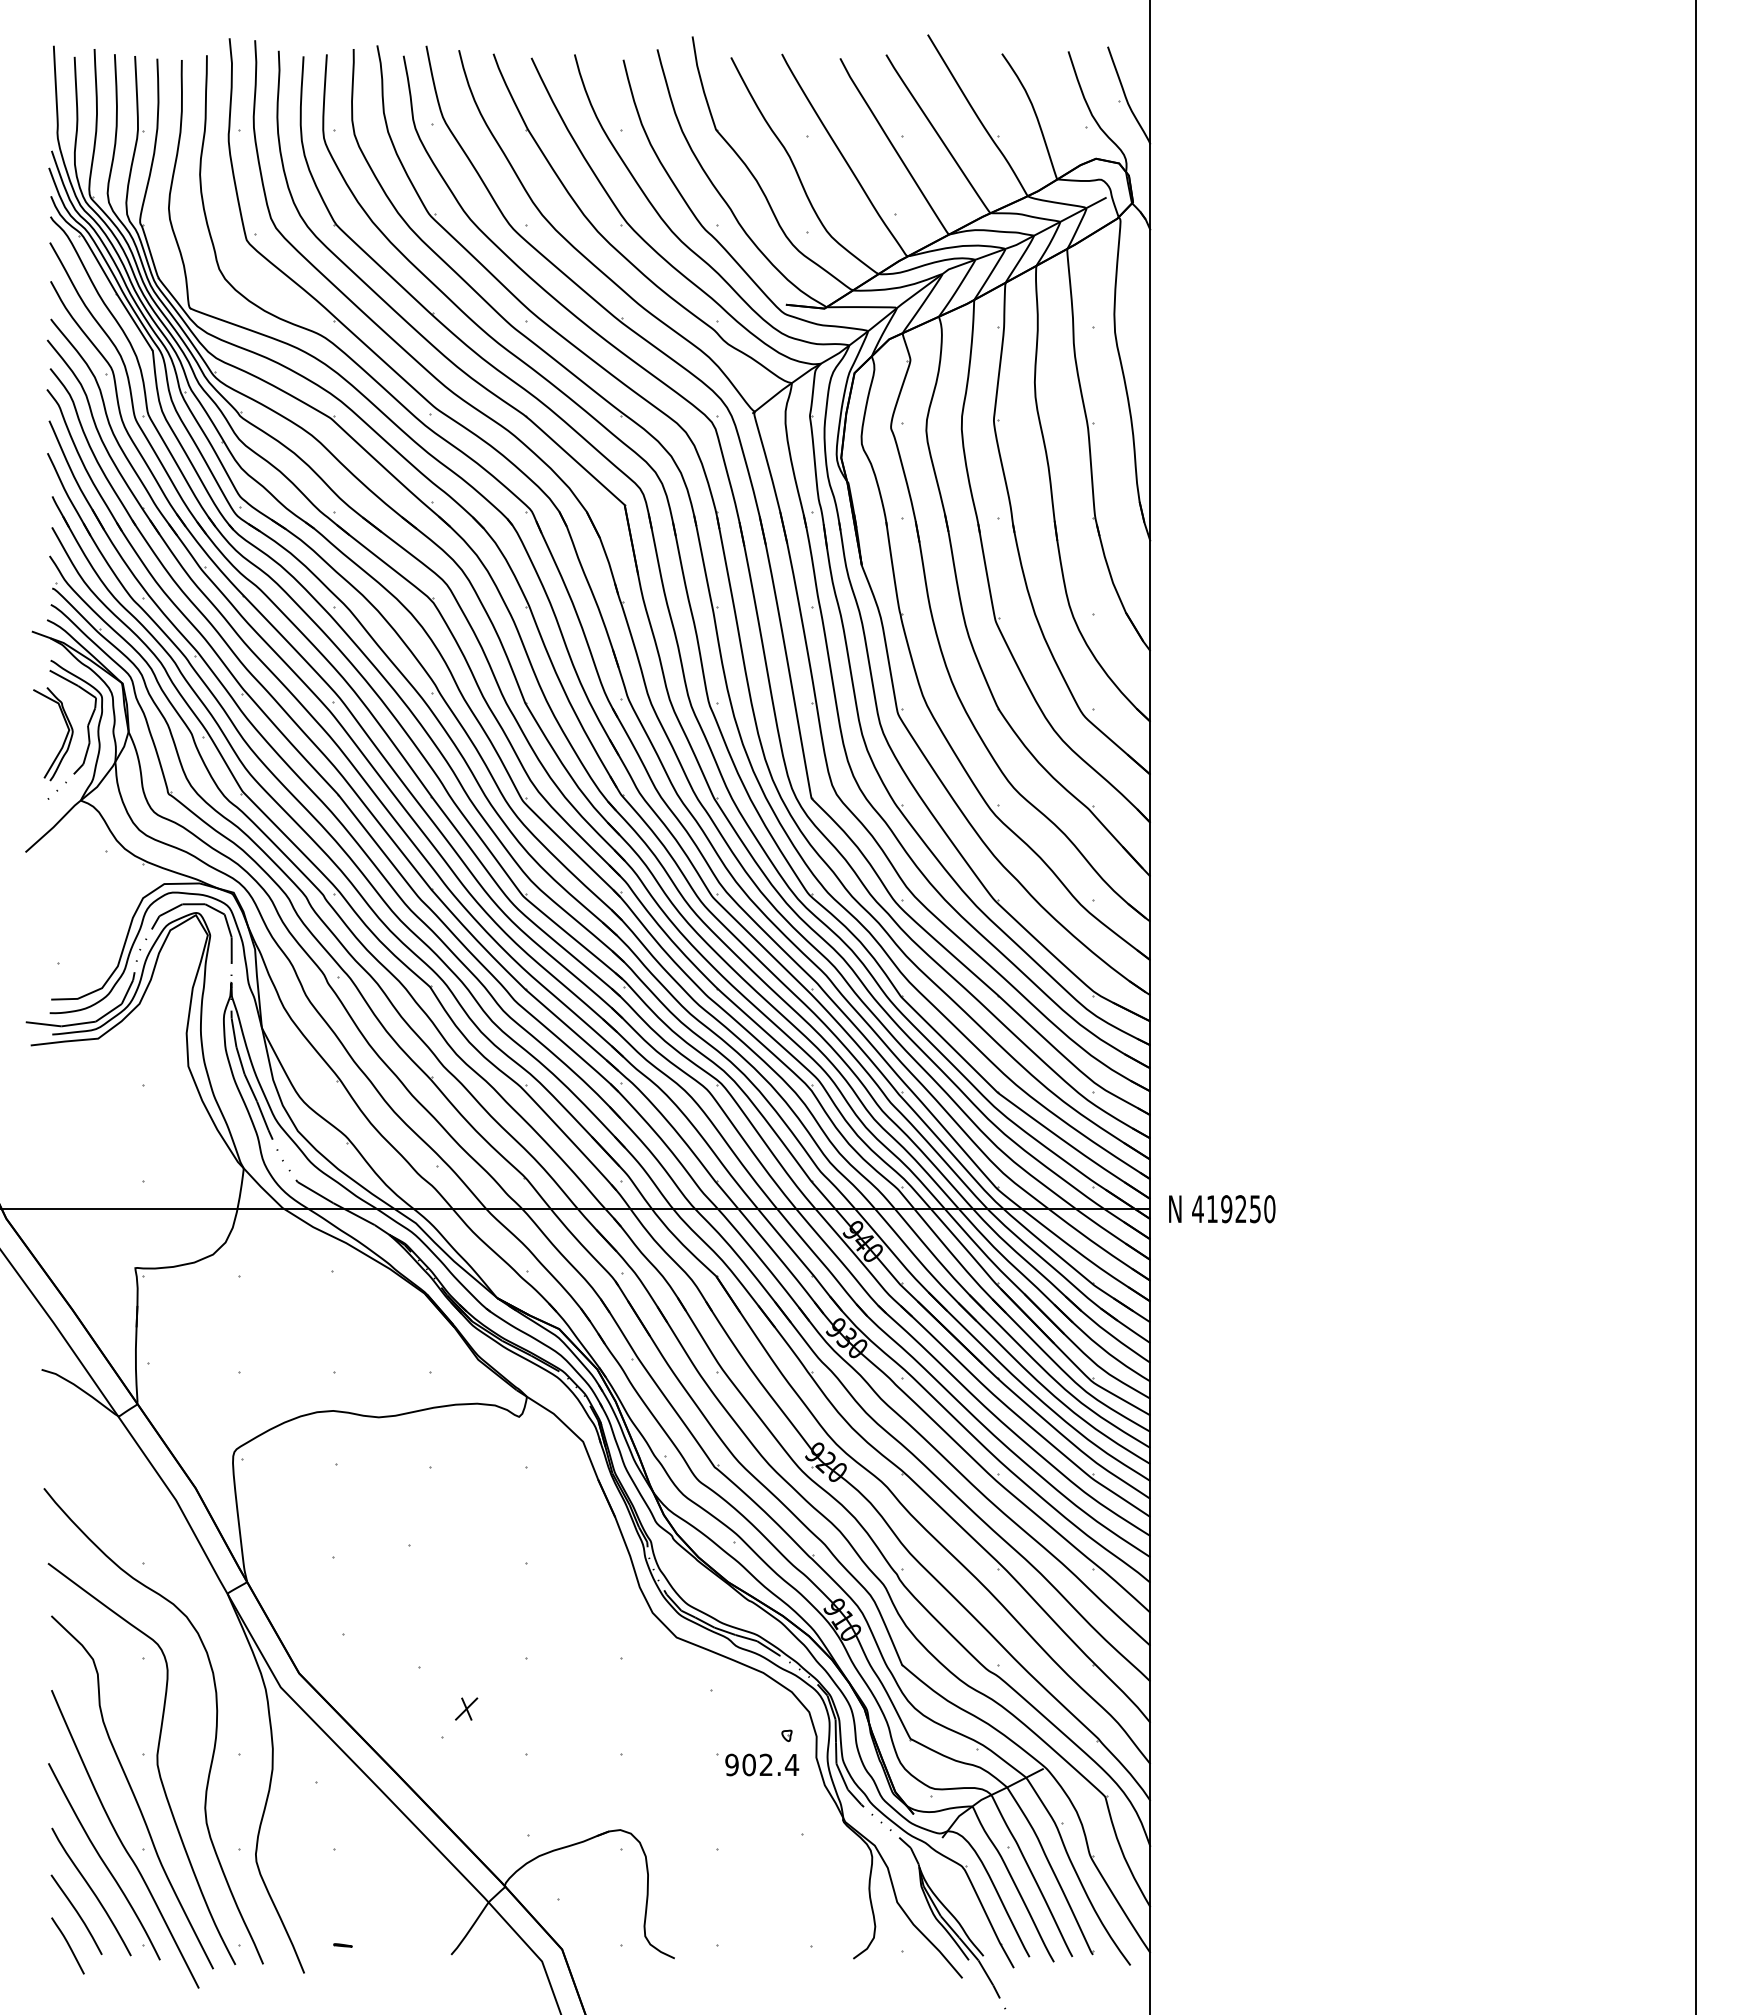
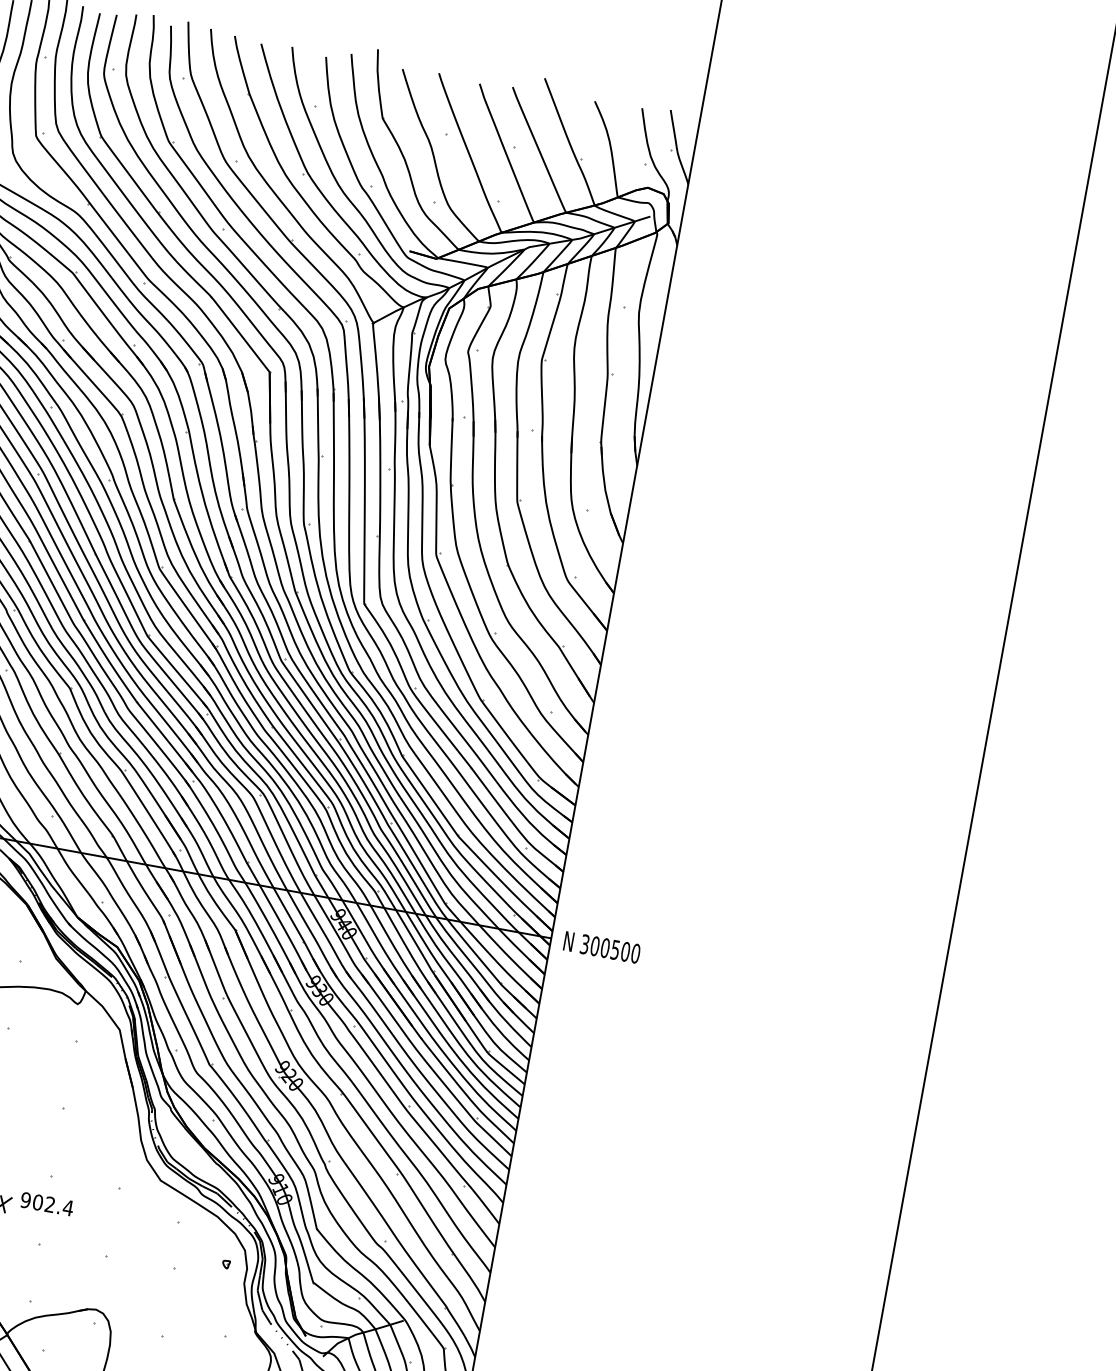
text: (1226, 1209) -> (605, 948), 419250 -> 300500
text: (762, 1764) -> (47, 1203), moved

